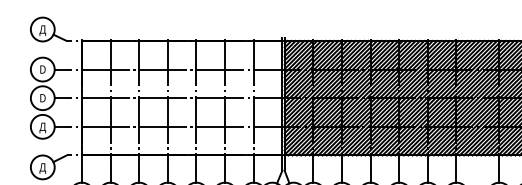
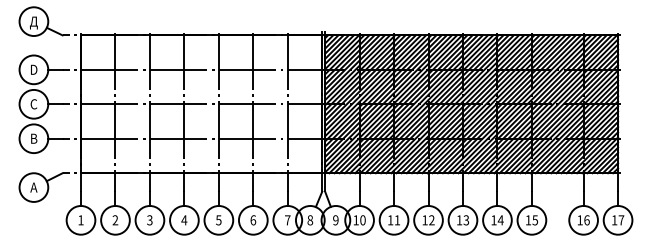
text: (42, 98) -> (33, 104), D -> C
text: (42, 127) -> (33, 139), Д -> B
text: (42, 168) -> (33, 188), Д -> А

